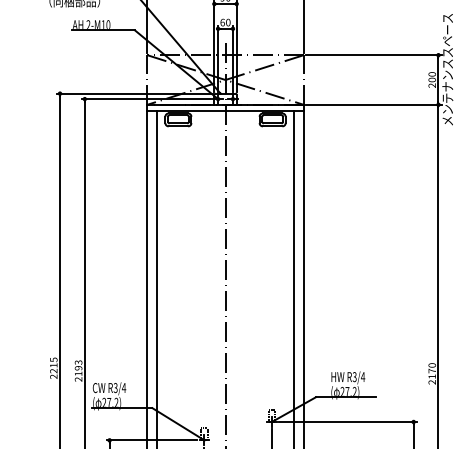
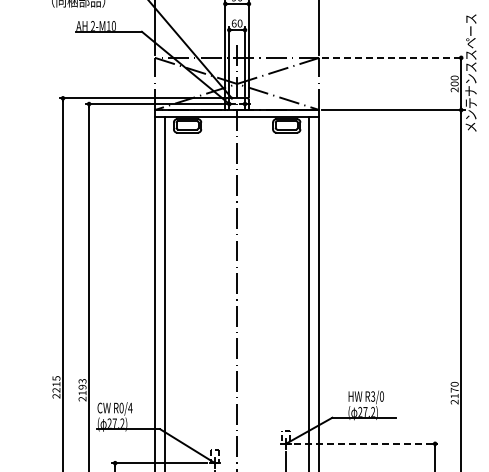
line: (374, 54) -> (393, 57), solid -> dashed
text: (362, 377) -> (381, 396), R3/4 -> R3/0
text: (115, 388) -> (121, 408), R3/4 -> R0/4
line: (348, 421) -> (366, 443), solid -> dashed

